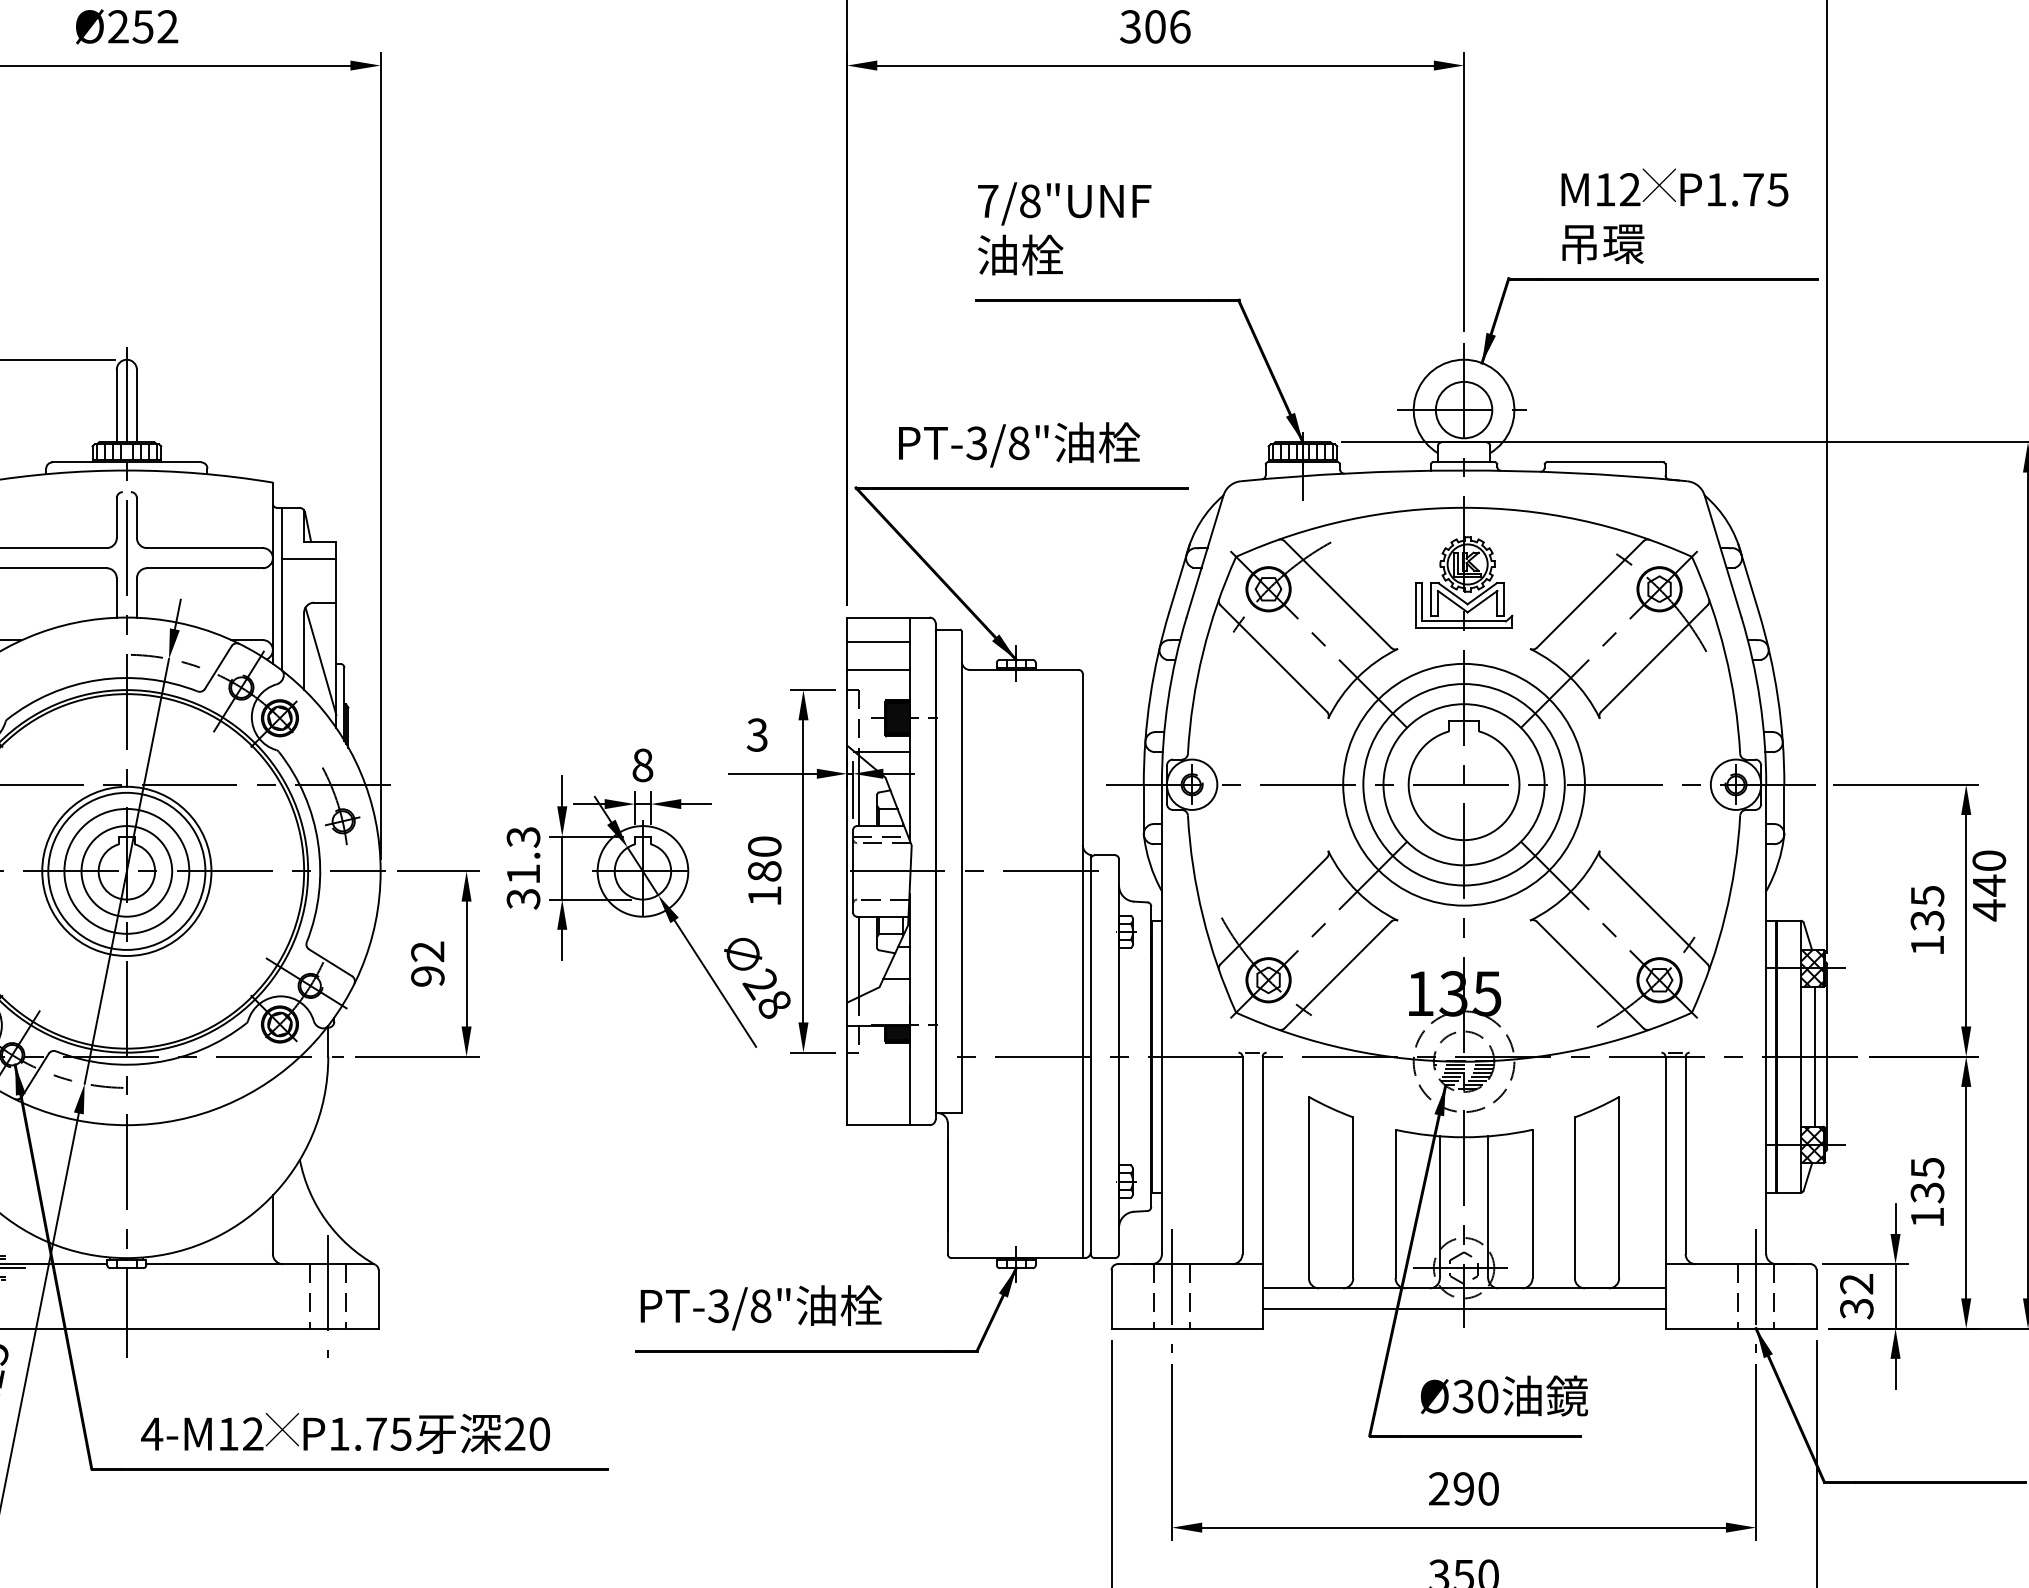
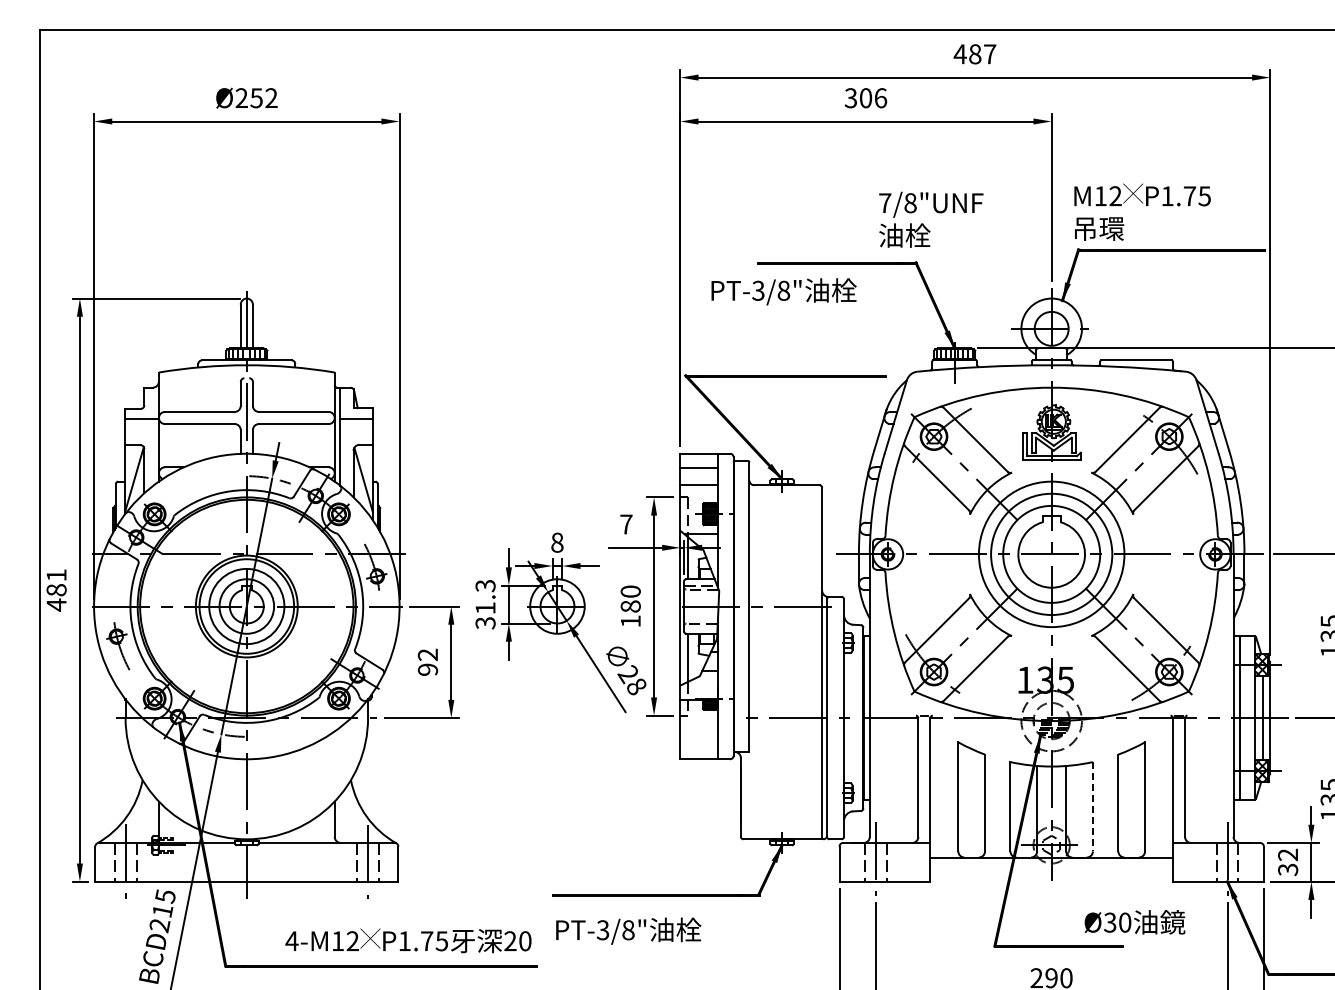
text: (1674, 215) -> (1142, 211), moved
text: (1065, 228) -> (931, 219), moved
text: (1018, 444) -> (783, 291), moved
text: (757, 735) -> (626, 524), 3 -> 7
line: (1531, 1203) -> (1092, 806), solid -> dashed
text: (760, 1306) -> (628, 930), moved
line: (1463, 1308) -> (1051, 869), removed
text: (1503, 1396) -> (1134, 922), moved
text: (345, 1432) -> (408, 940), moved

